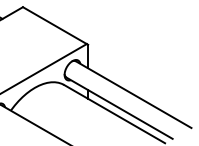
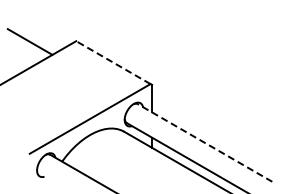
line: (54, 25) -> (113, 62), solid -> dashed
line: (134, 94) -> (205, 142), solid -> dashed

